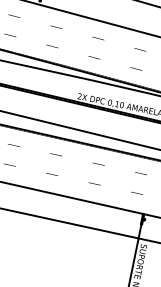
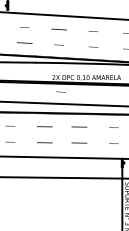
part: (97, 38) -> (58, 29), size x1.6
part: (52, 45) -> (24, 42), size x1.6
part: (84, 115) -> (60, 91), added
part: (55, 154) -> (44, 126), size x1.6
part: (98, 164) -> (79, 127), size x1.6
part: (51, 174) -> (44, 142), size x1.6
part: (94, 184) -> (79, 143), size x1.6

